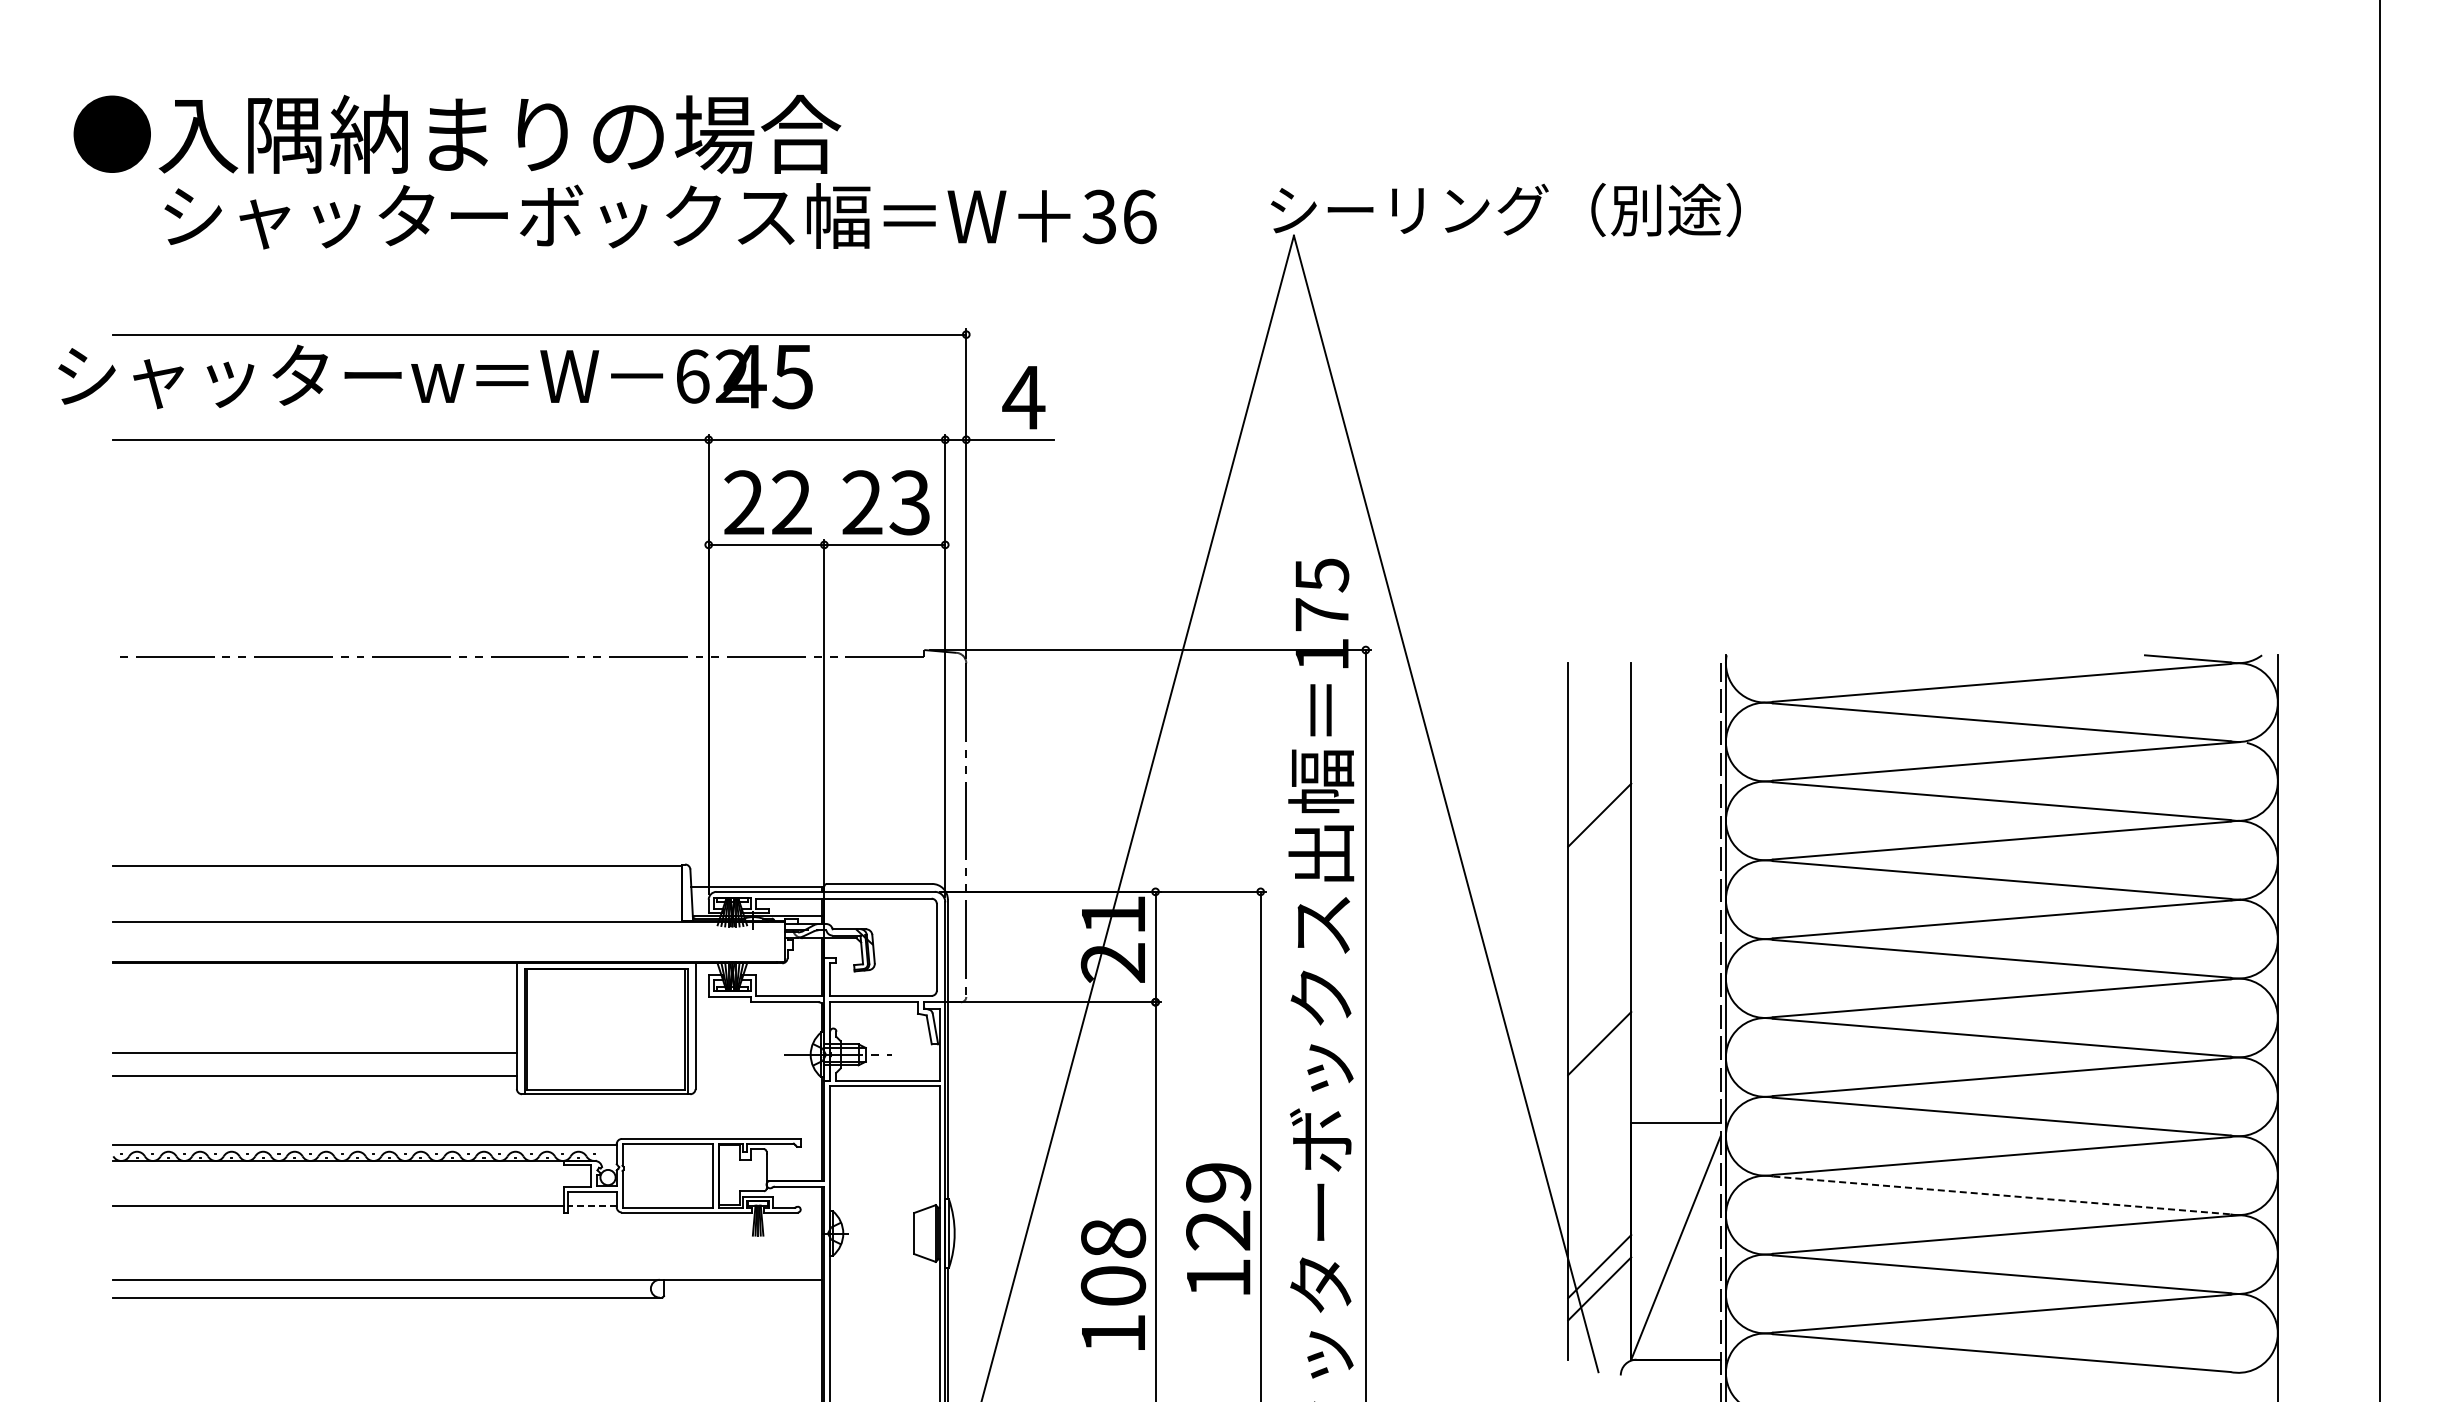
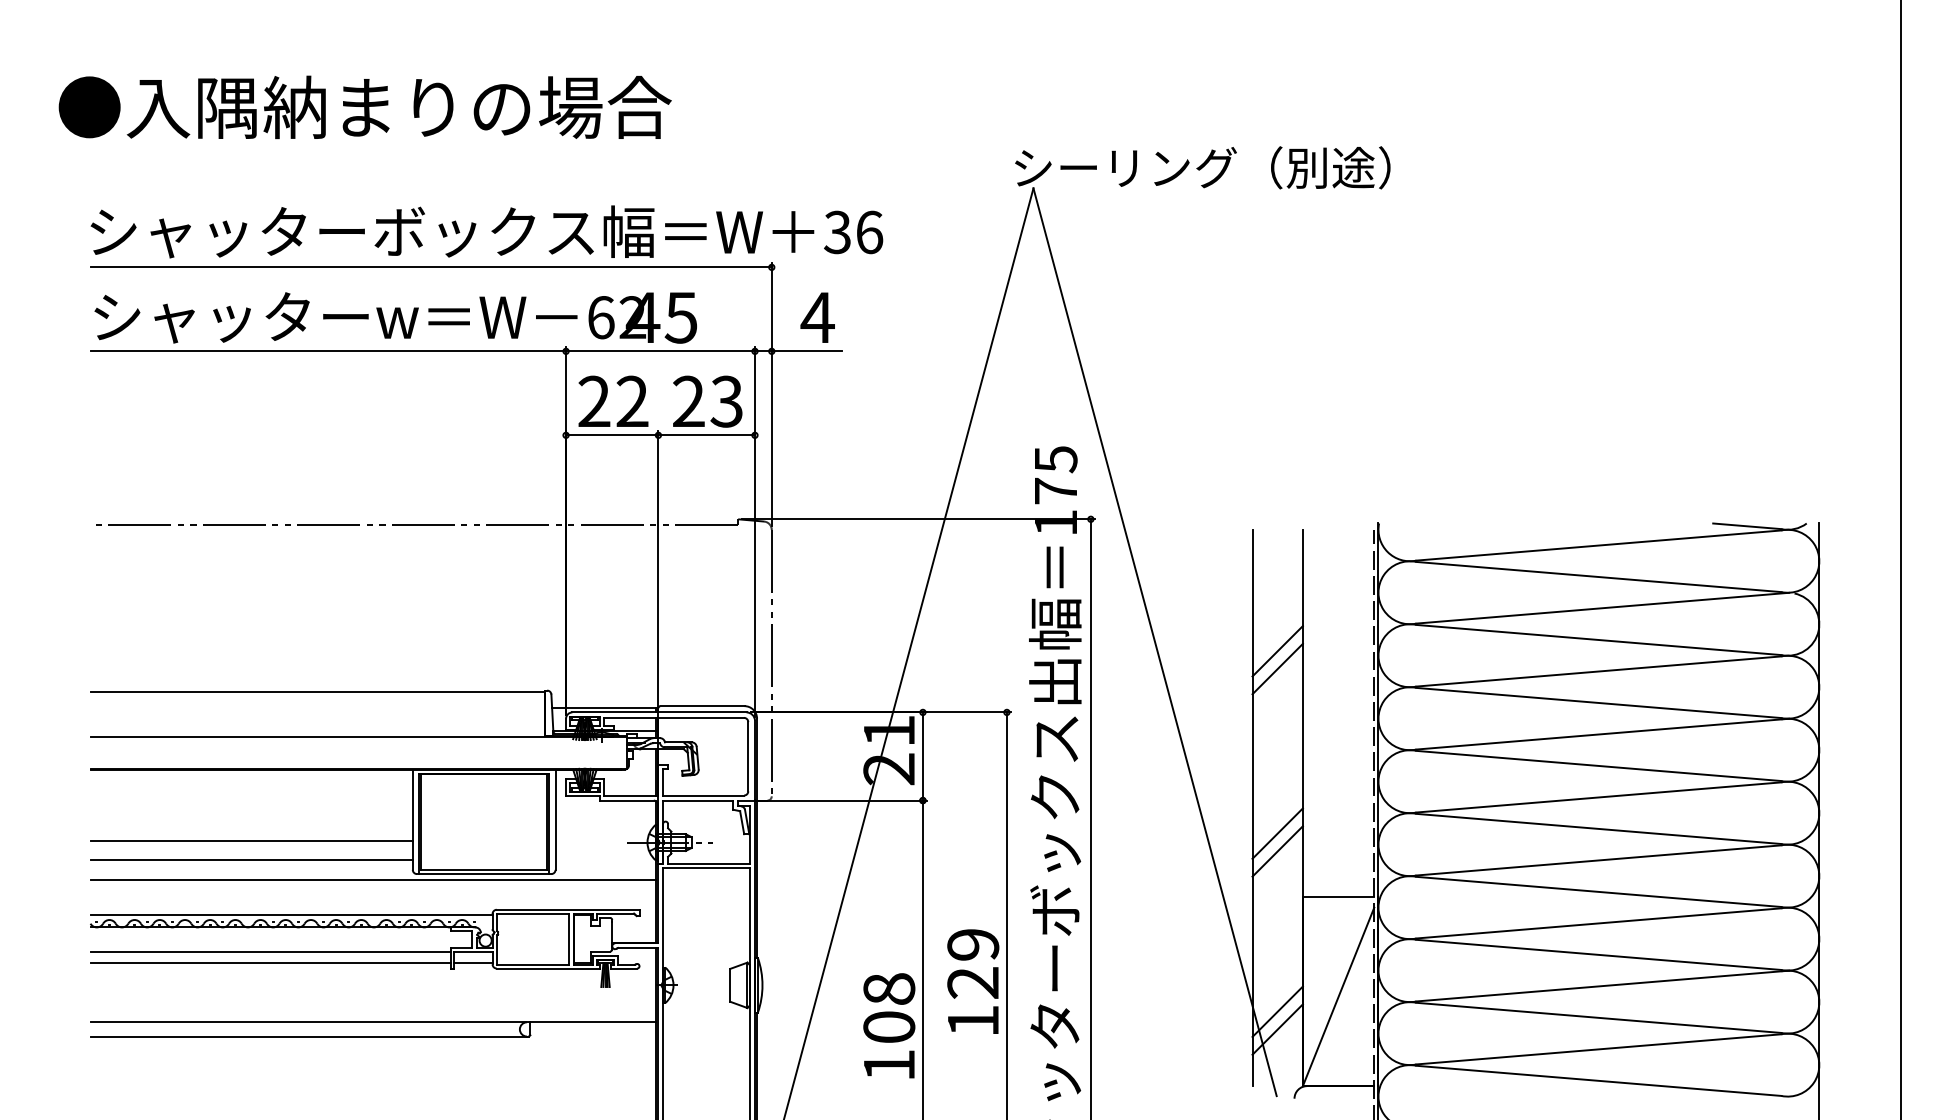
text: (660, 216) -> (486, 232), moved
text: (435, 376) -> (395, 317), moved
line: (1599, 837) -> (1277, 669), added
line: (1599, 1065) -> (1277, 851), added
line: (467, 1102) -> (373, 880), added
line: (338, 1192) -> (270, 952), added
line: (2002, 1195) -> (1599, 954), dashed -> solid
line: (592, 1205) -> (473, 962), dashed -> solid

